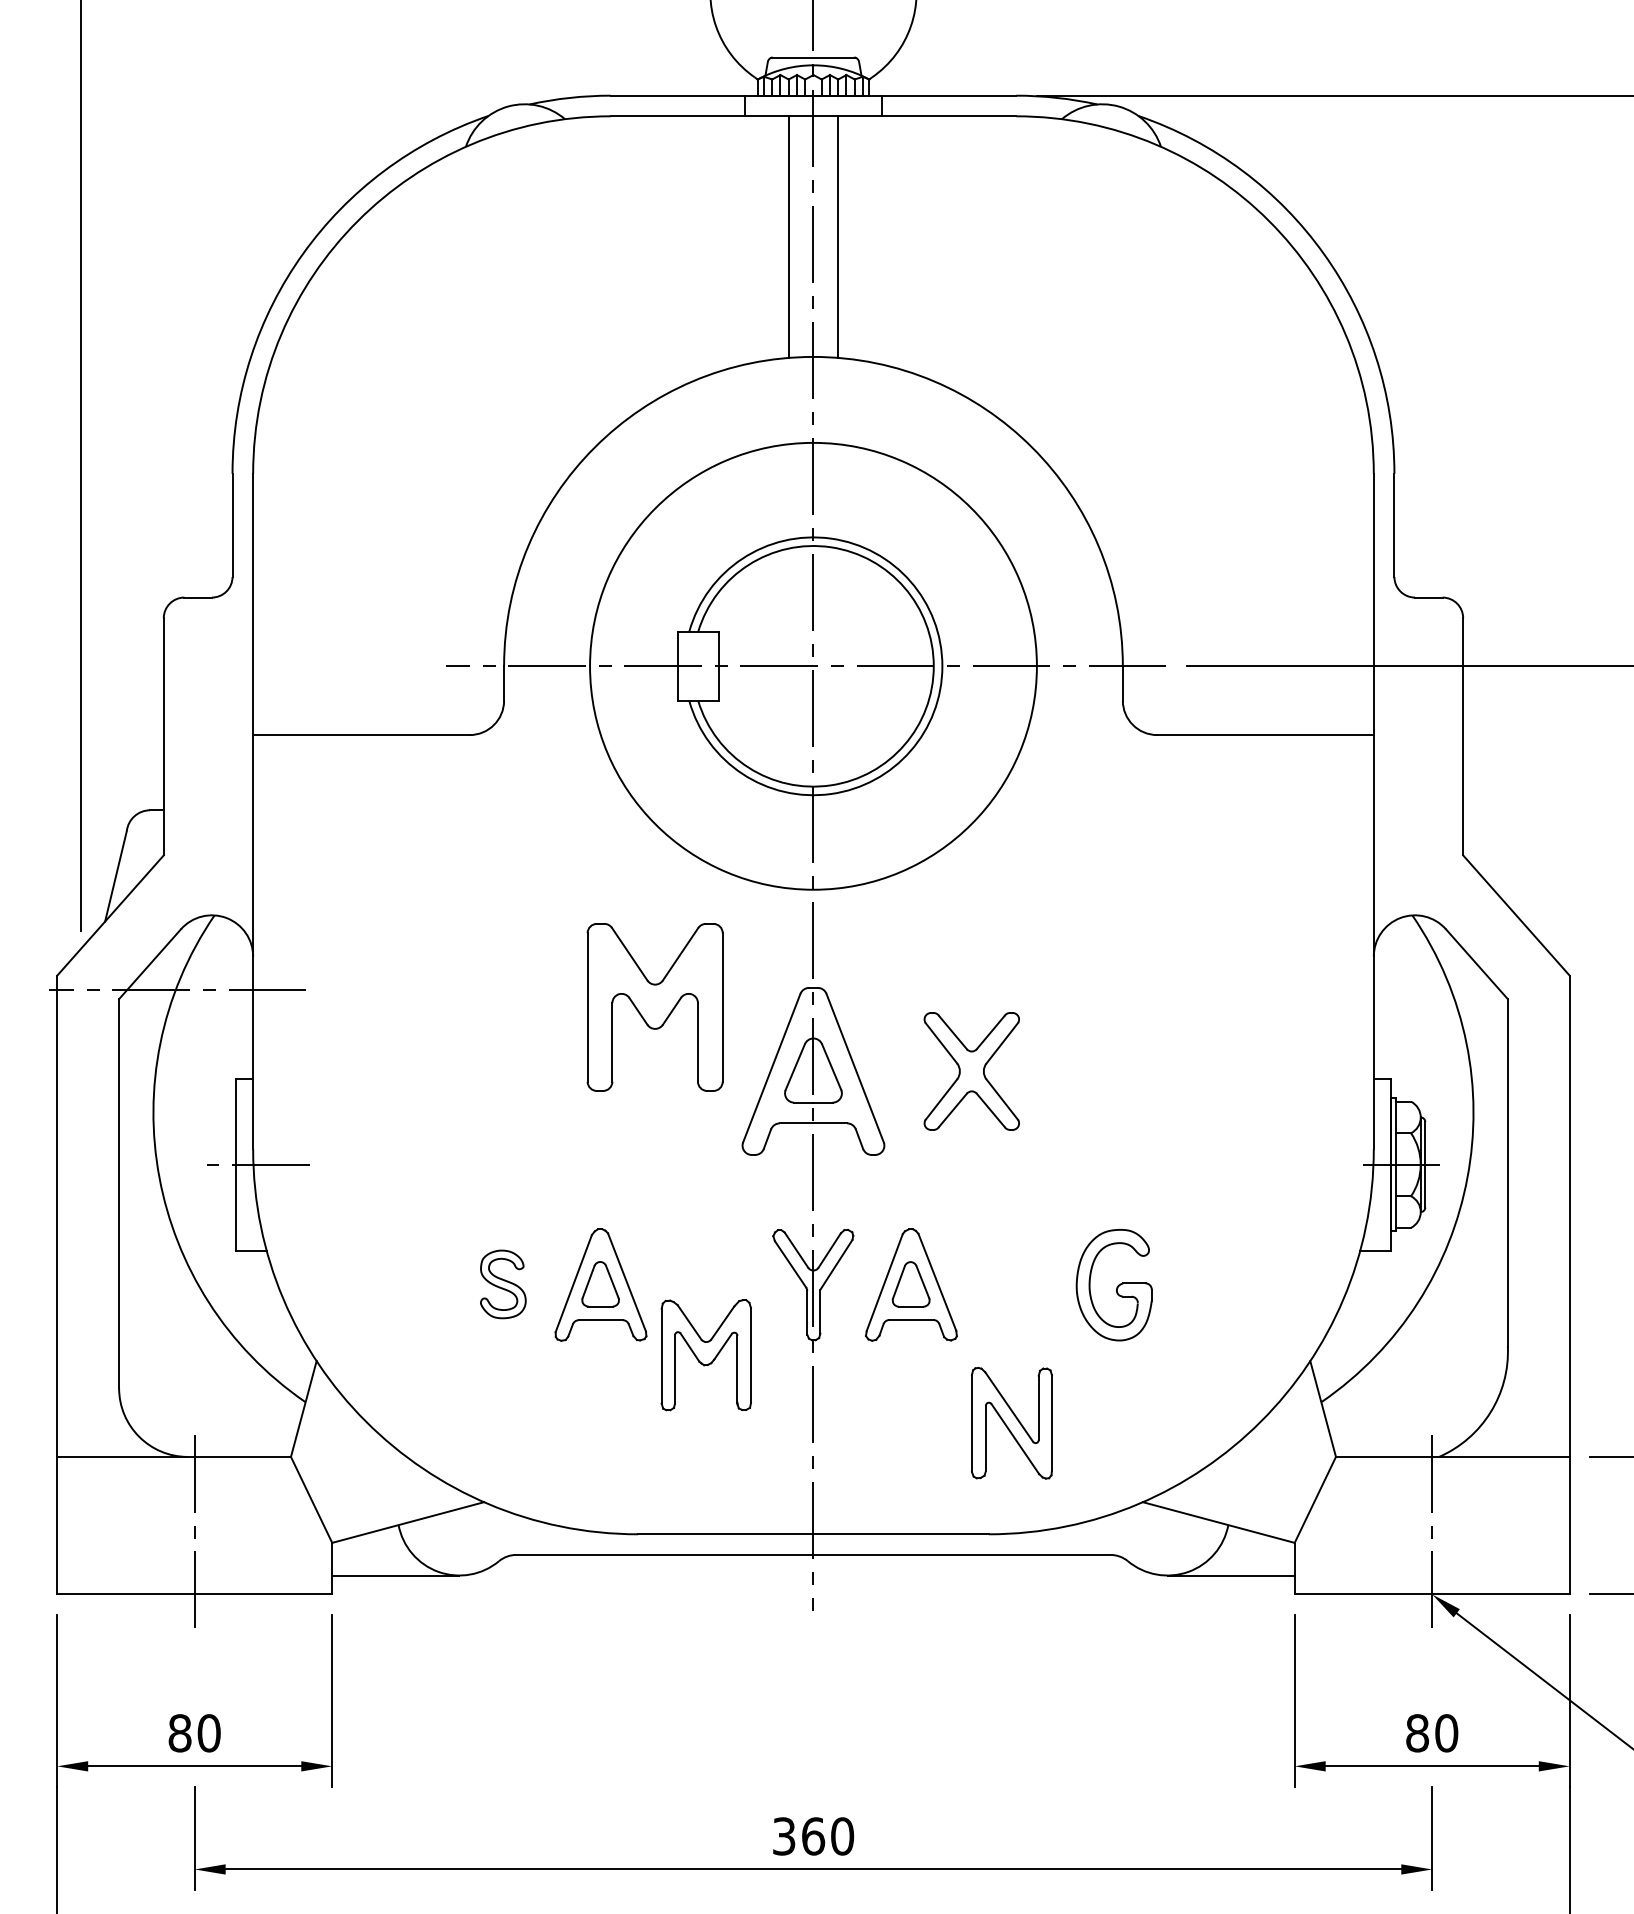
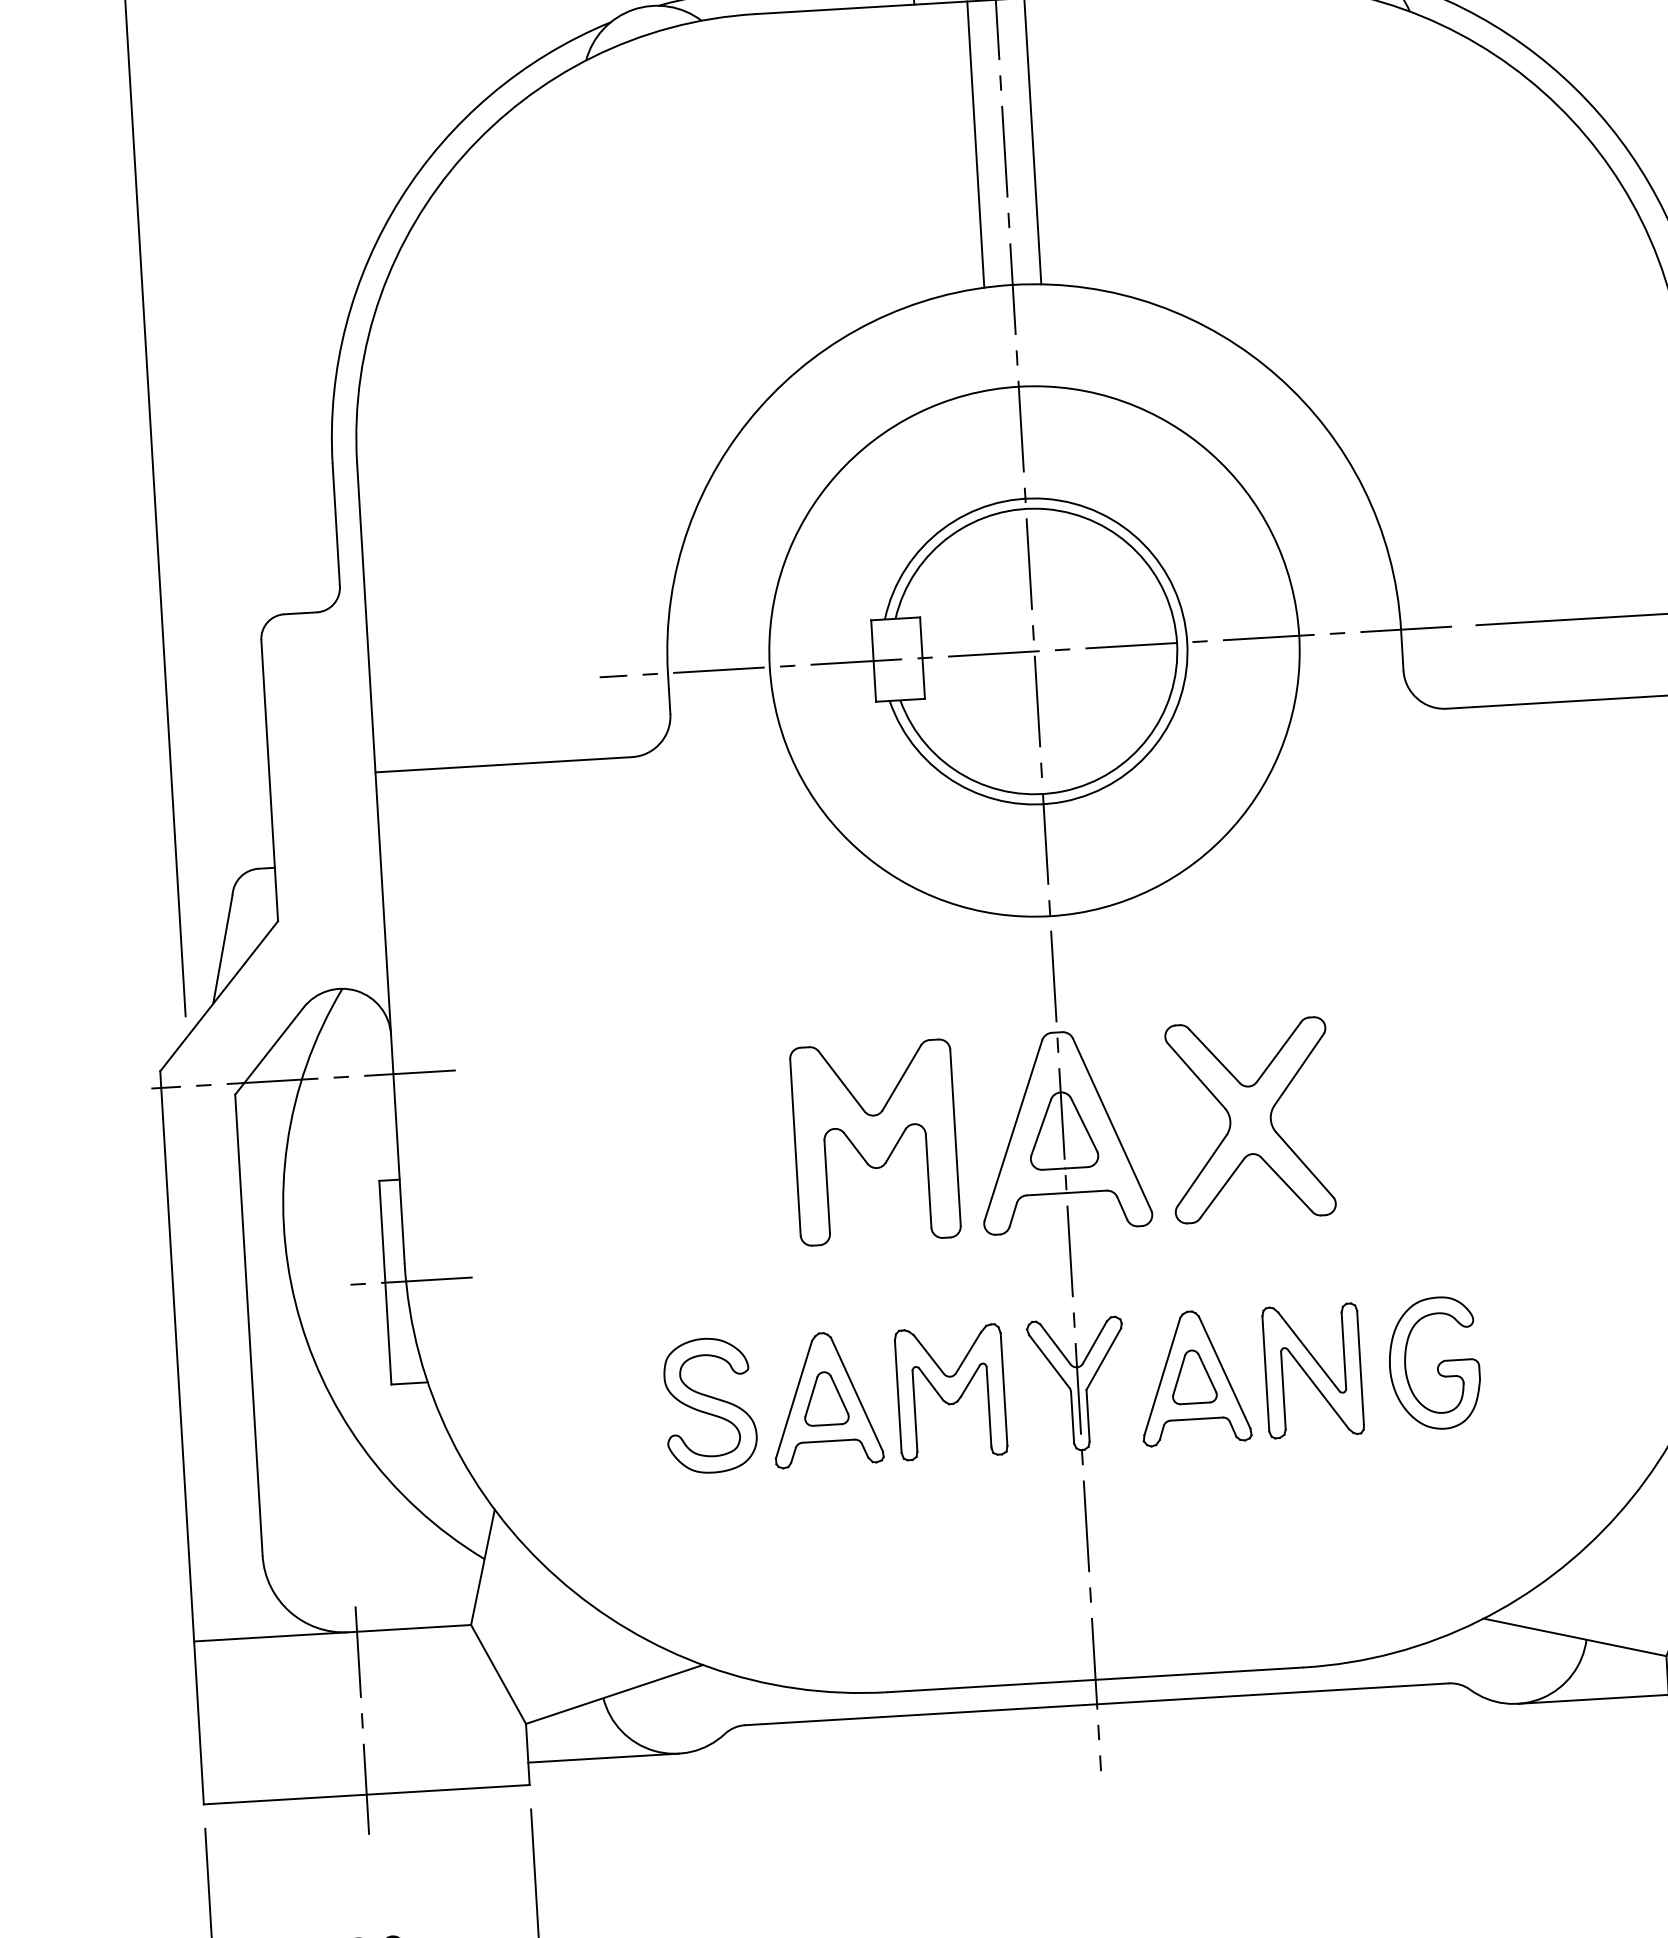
part: (654, 1007) -> (874, 1142), moved
part: (971, 1071) -> (1250, 1120), size x1.43
part: (503, 1284) -> (710, 1405), size x1.67
part: (705, 1355) -> (950, 1392), moved
part: (1011, 1423) -> (1312, 1371), moved

